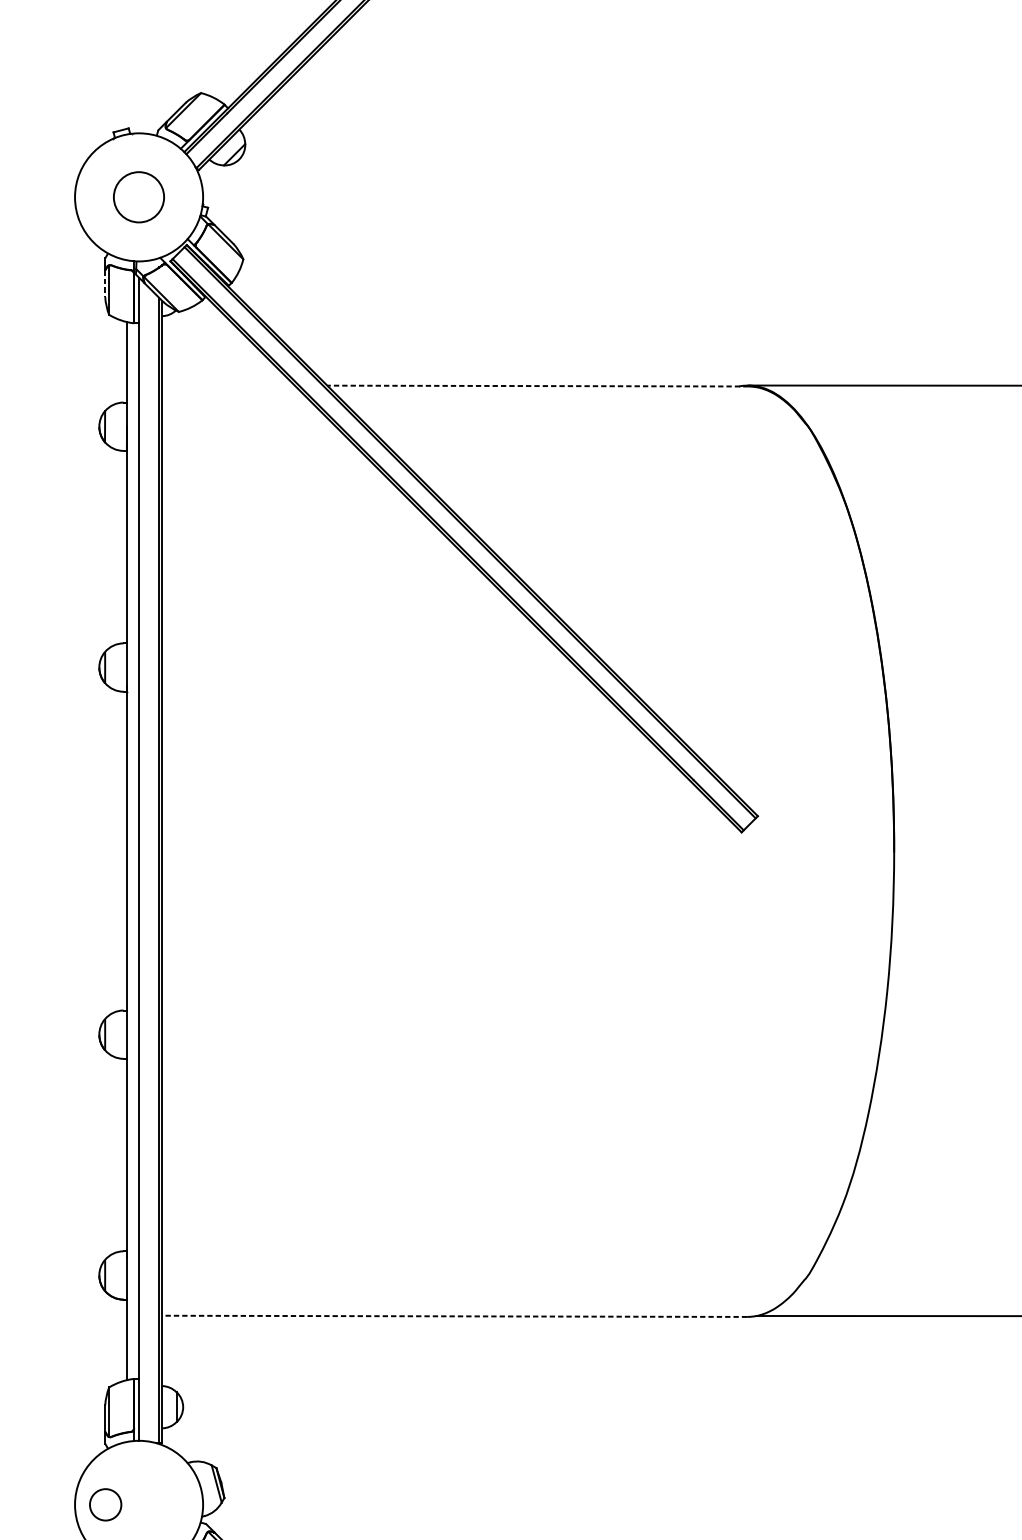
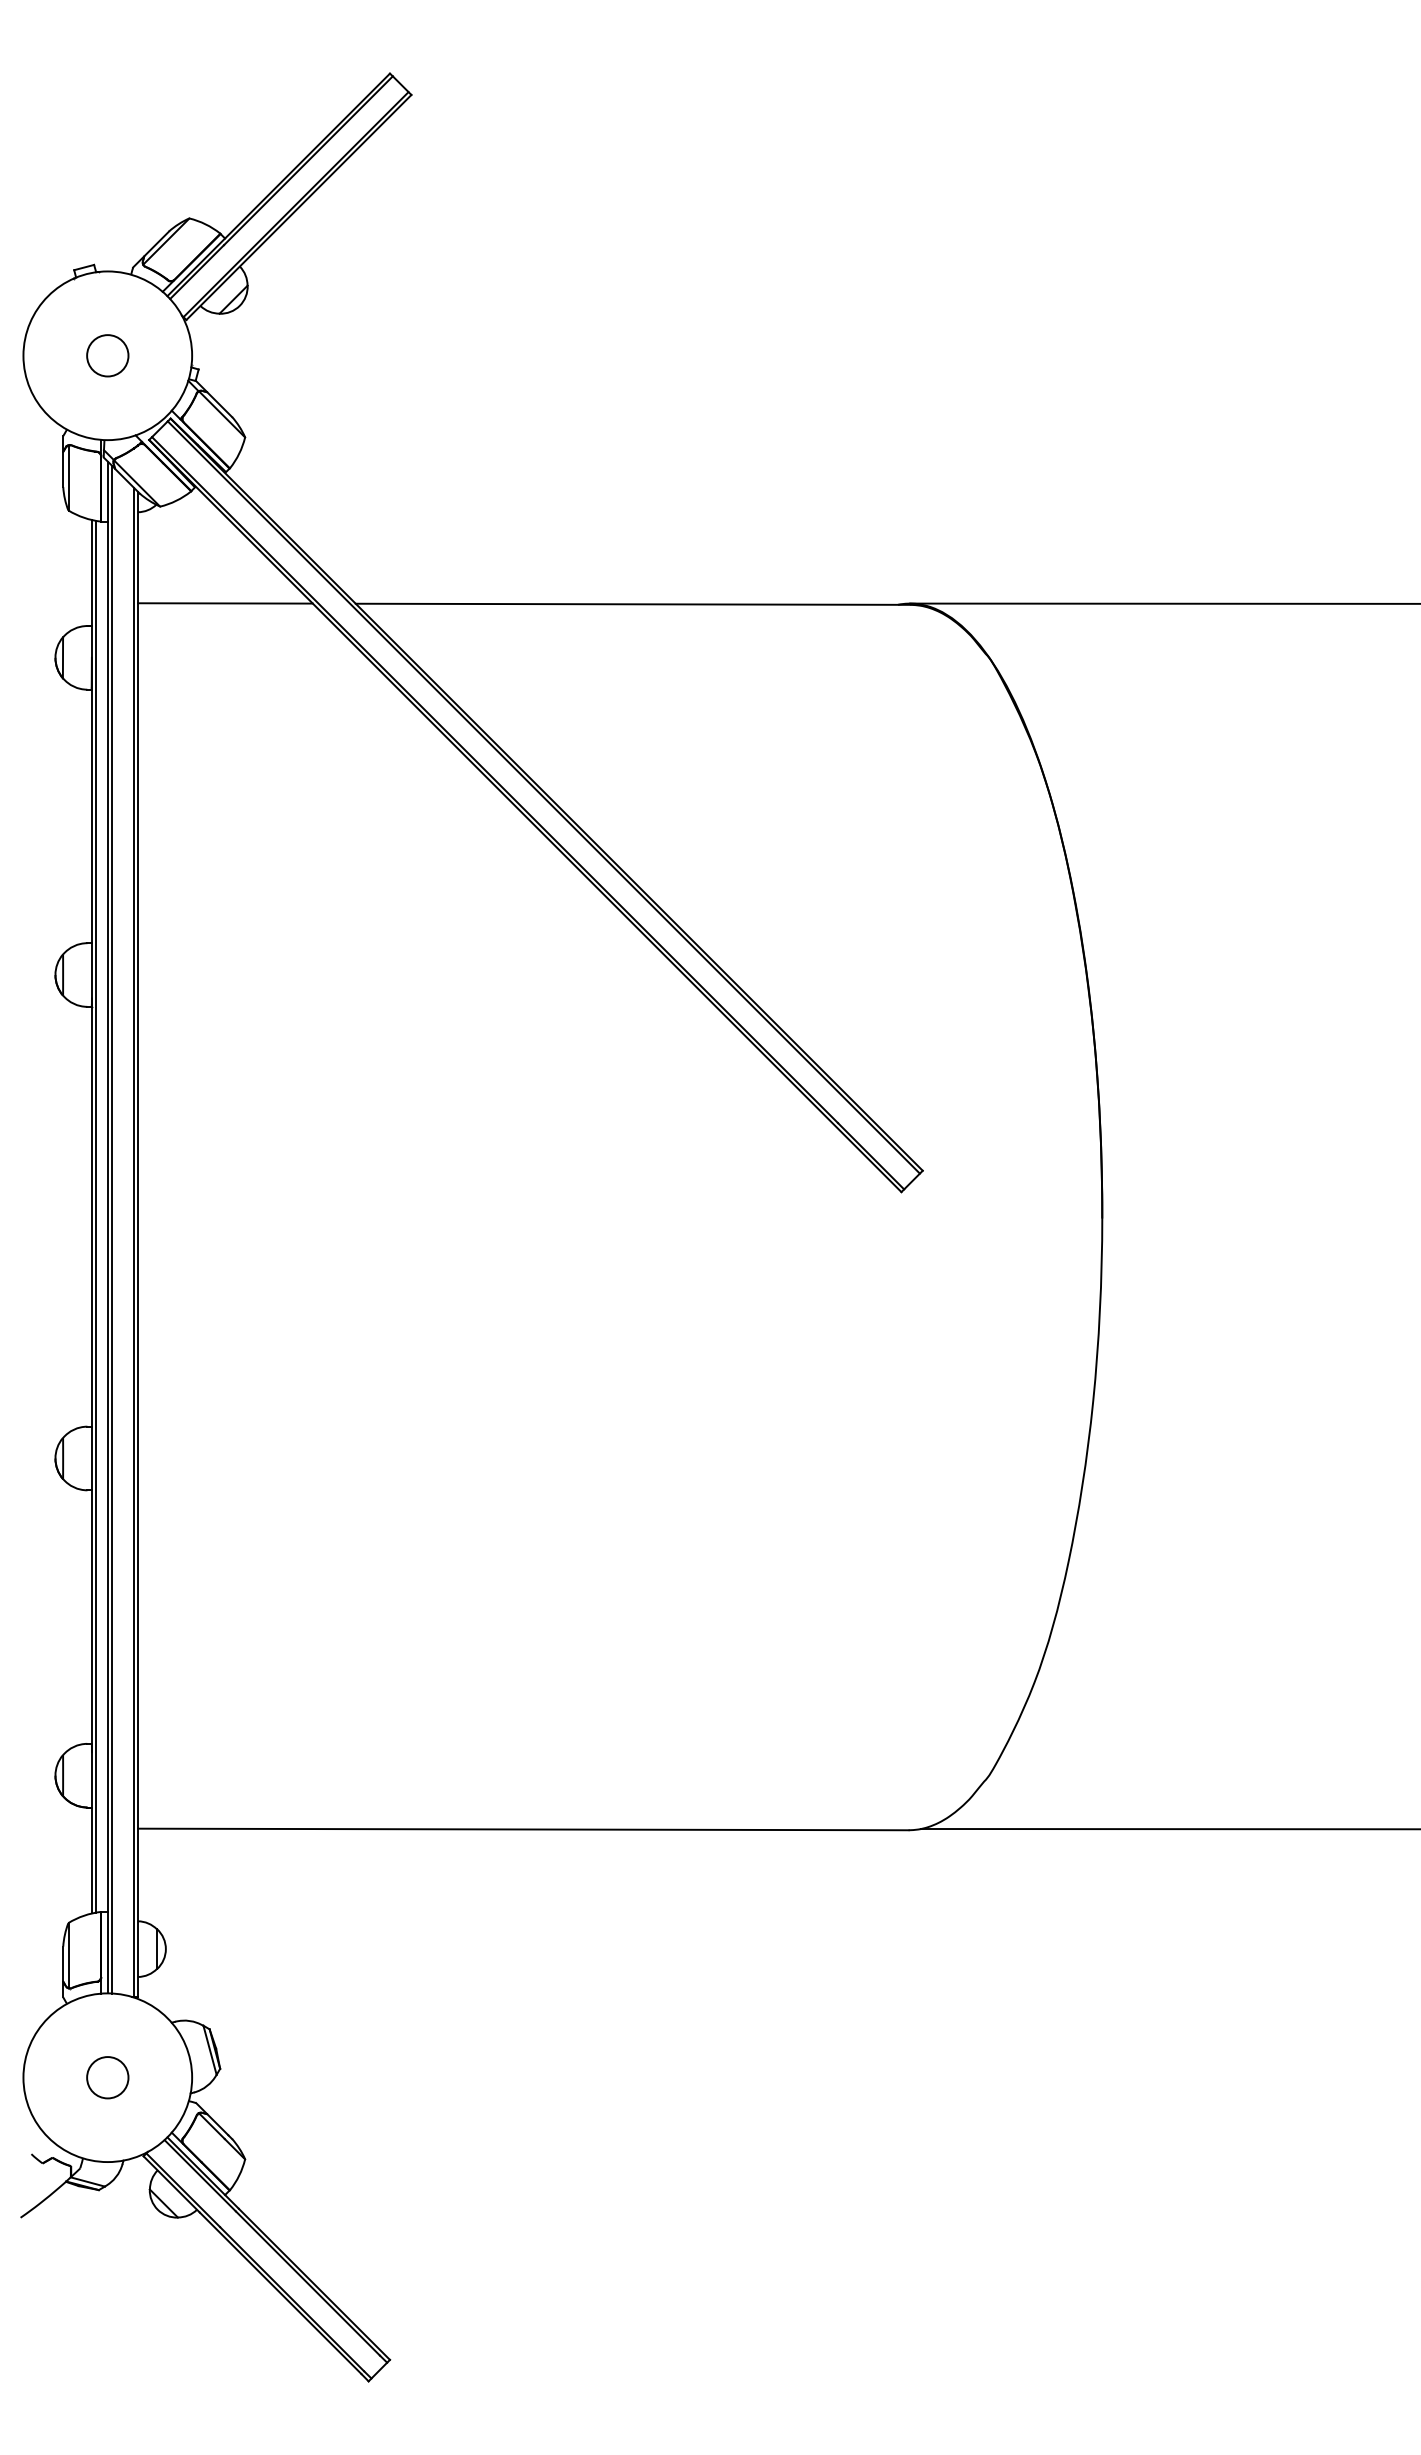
circle: (138, 197) -> (107, 355), size x0.62
line: (105, 284) -> (63, 470), dashed -> solid
line: (228, 385) -> (225, 603), added
line: (537, 386) -> (632, 604), dashed -> solid
line: (129, 850) -> (95, 1216), added
line: (141, 860) -> (111, 1229), added
line: (453, 1316) -> (522, 1829), dashed -> solid
circle: (105, 1504) -> (107, 2077), moved

